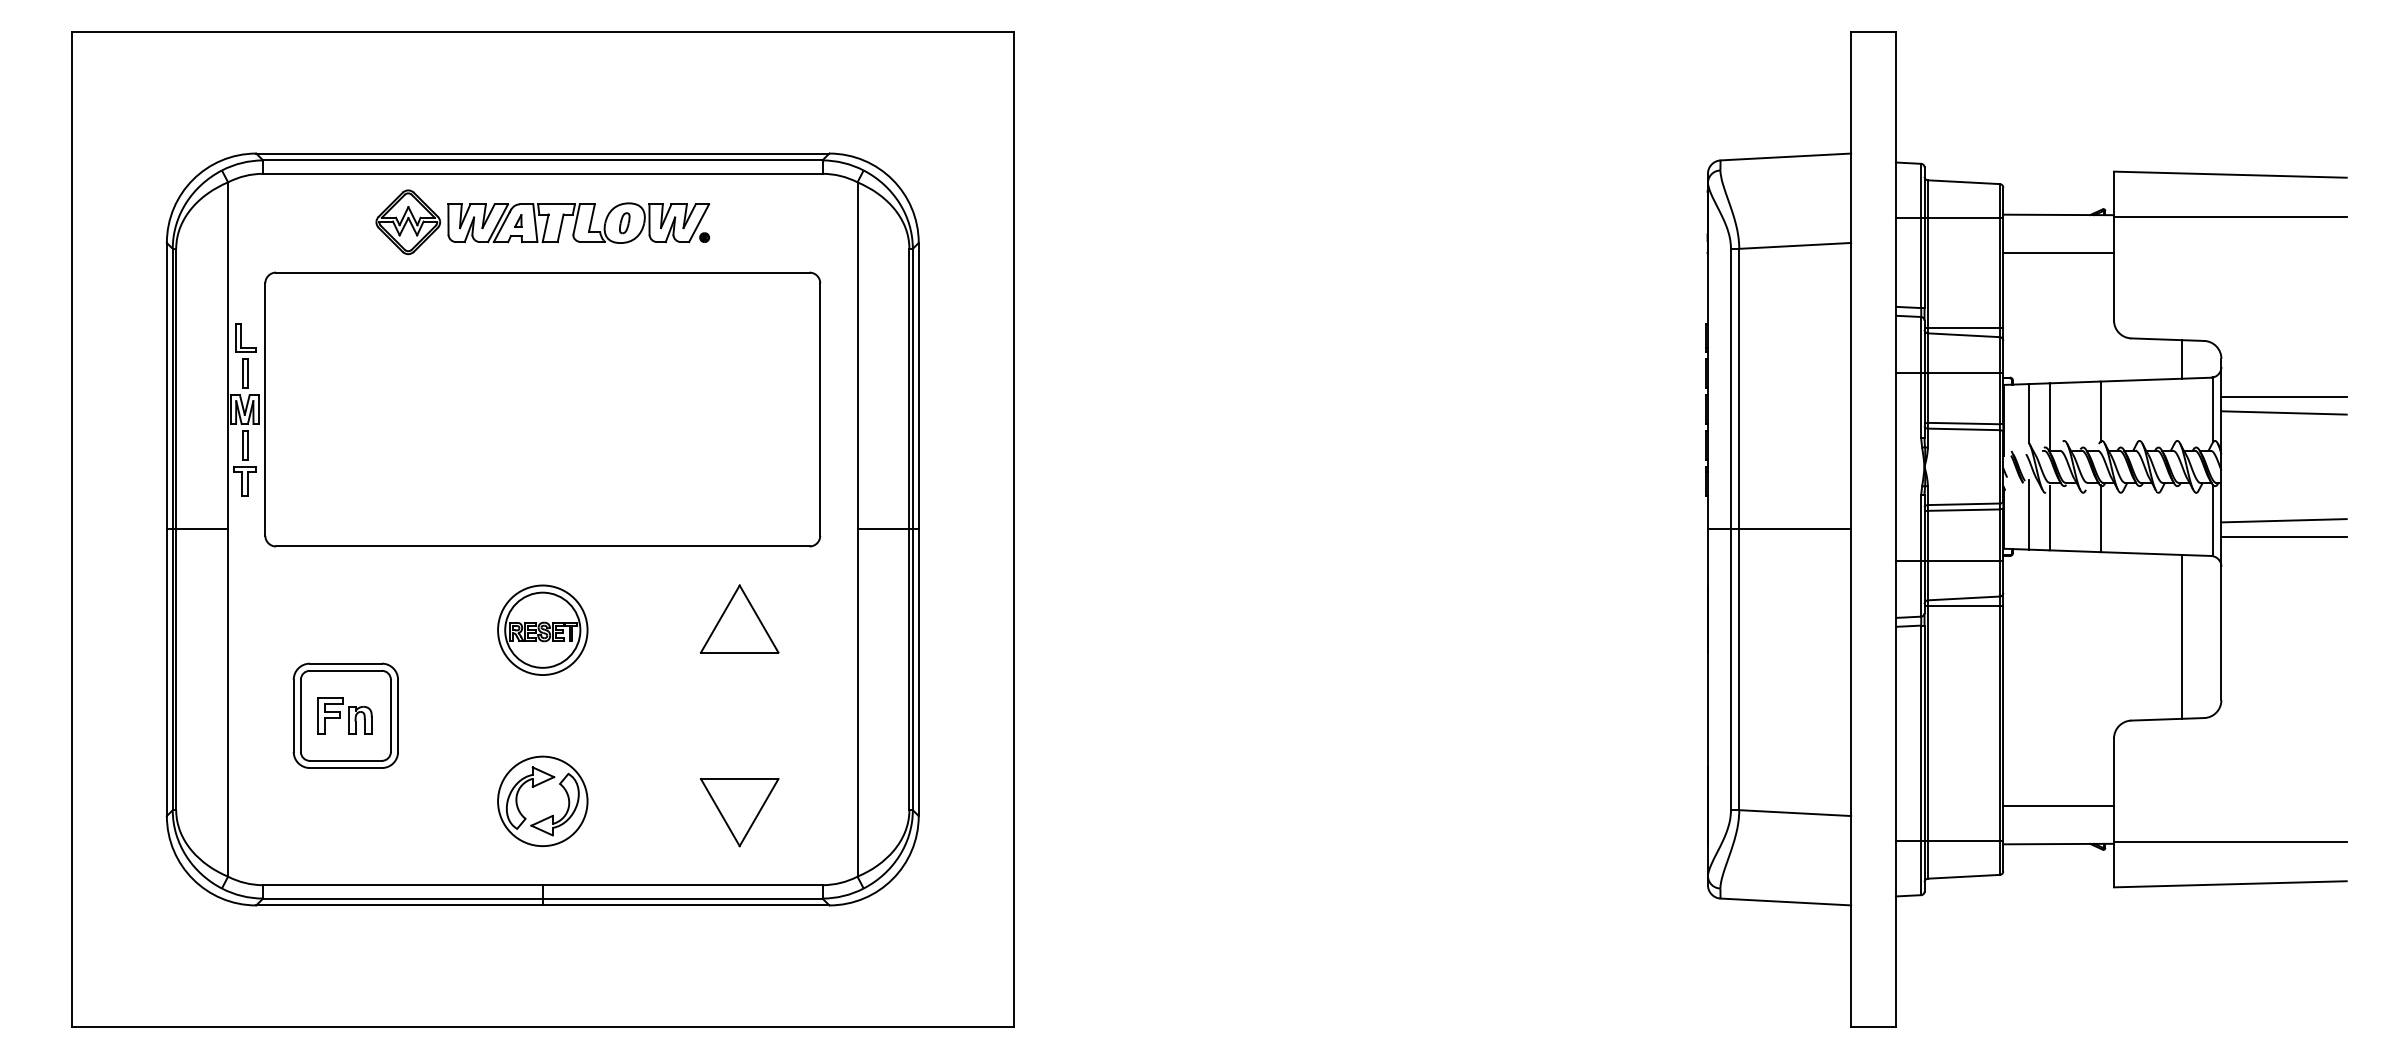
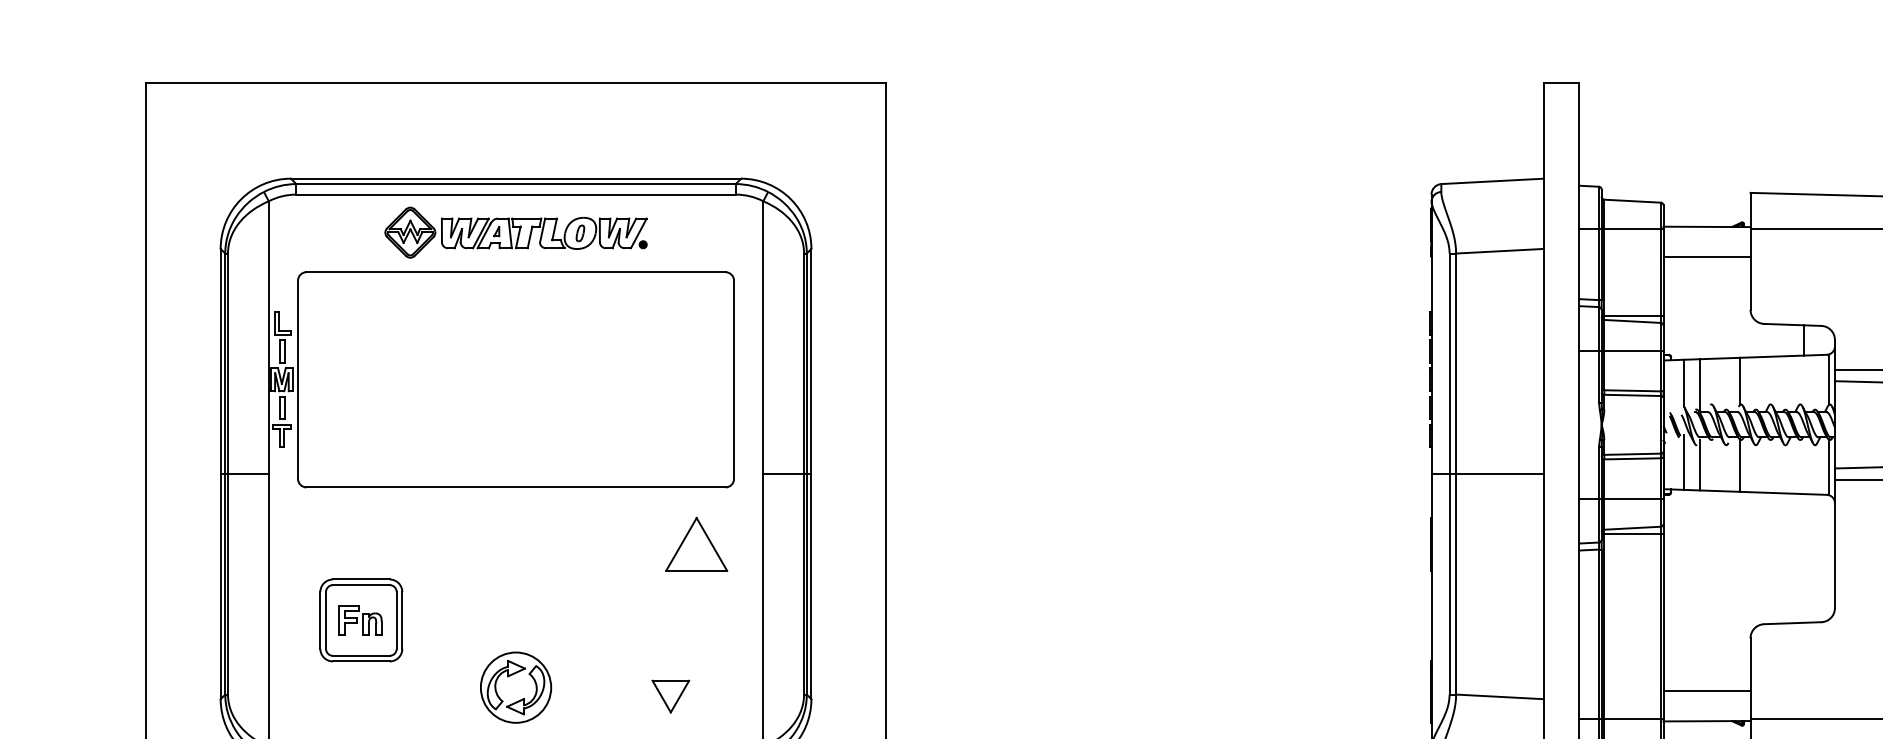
part: (739, 618) -> (696, 543), moved
part: (542, 629) -> (515, 552), removed
line: (2182, 636) -> (1804, 558), removed
part: (739, 812) -> (670, 696), size x0.6

